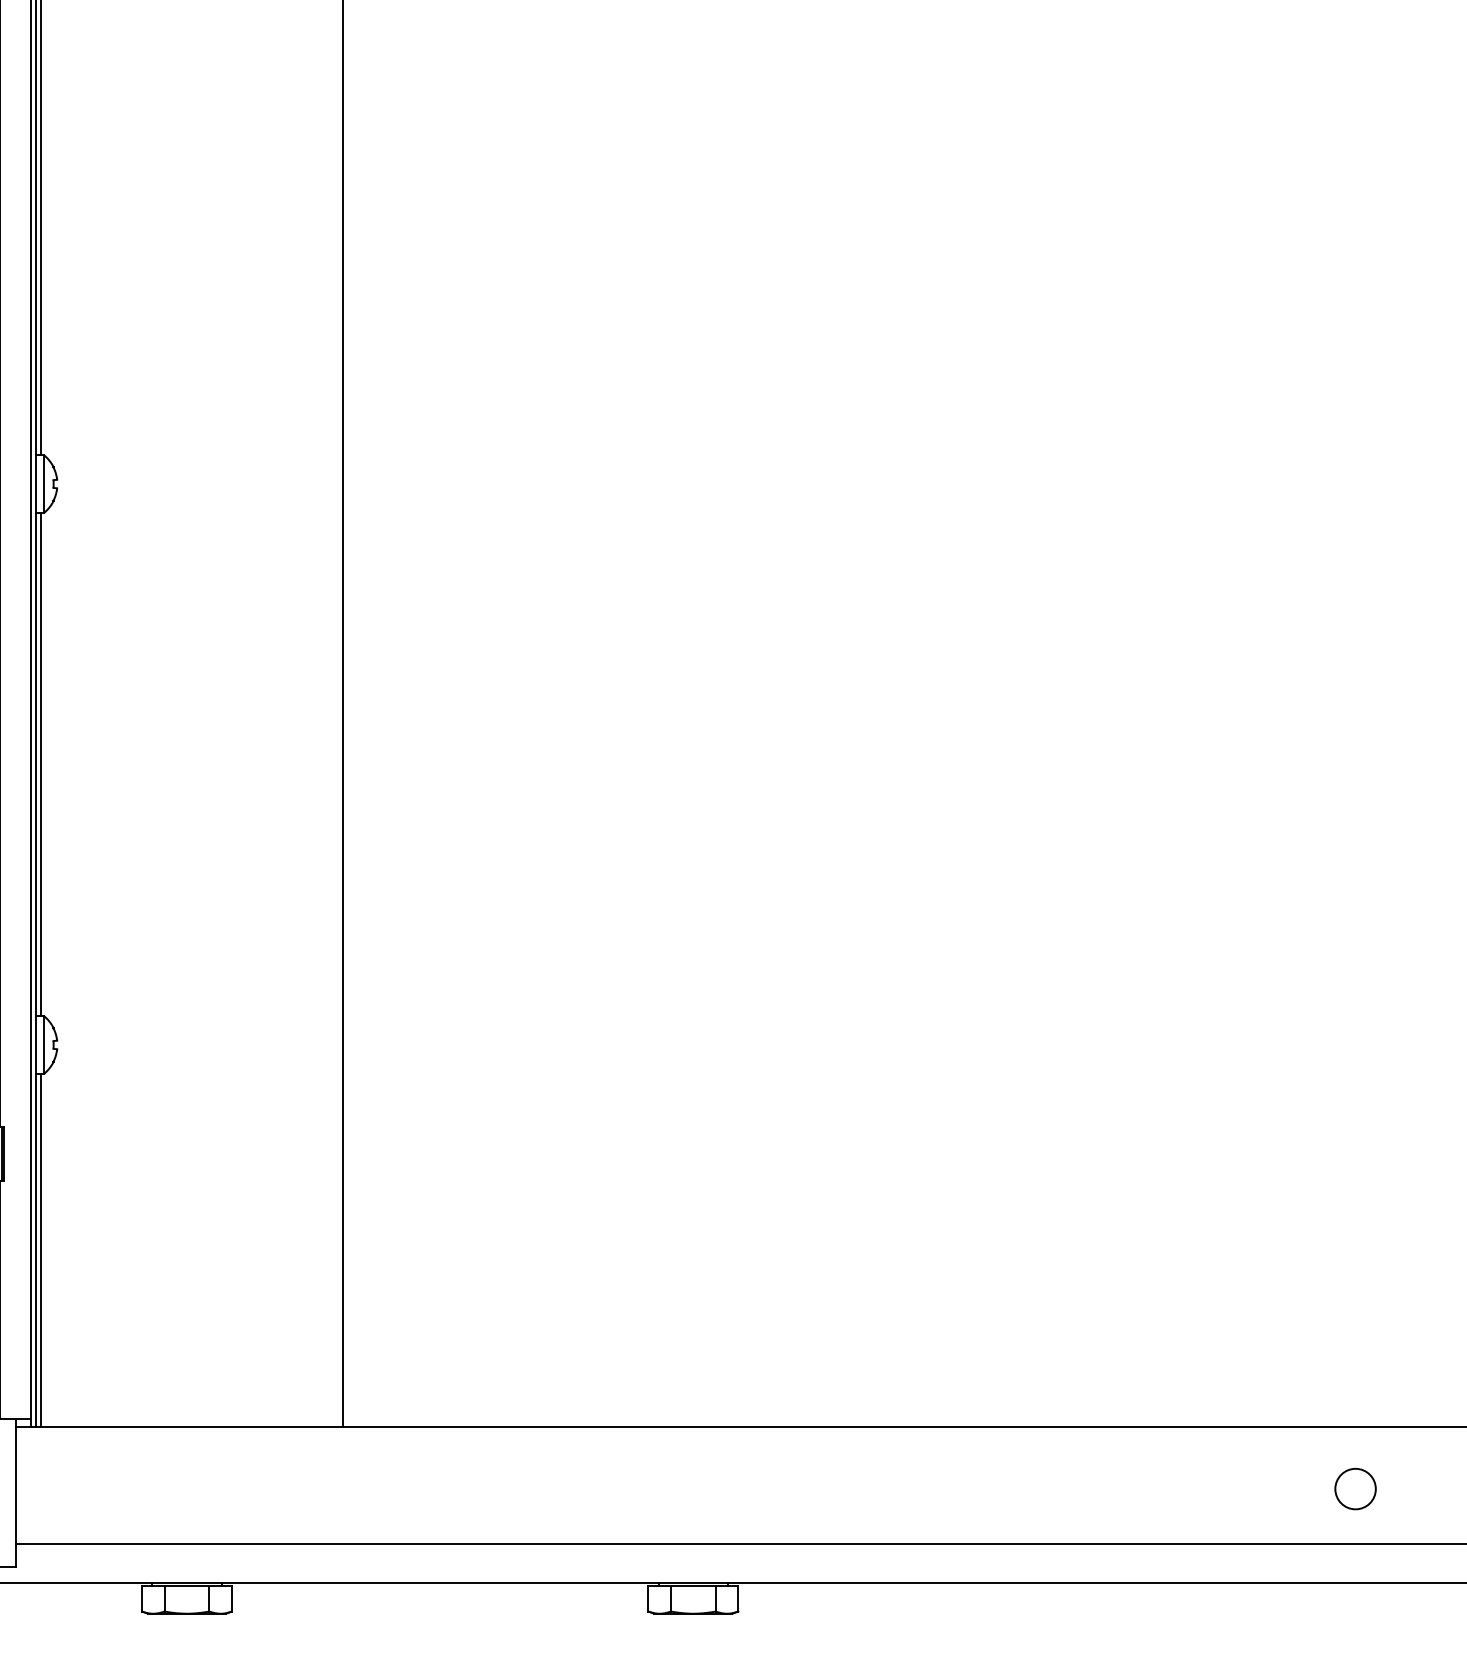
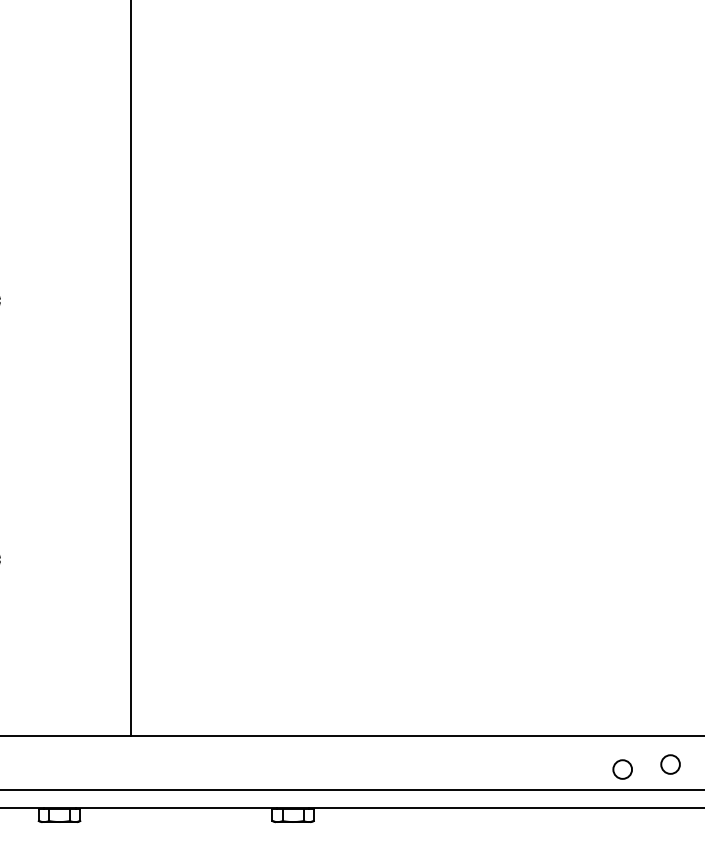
circle: (1355, 1488) -> (622, 769), moved

